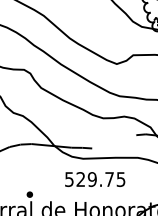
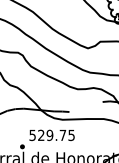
text: (95, 179) -> (52, 135), moved

